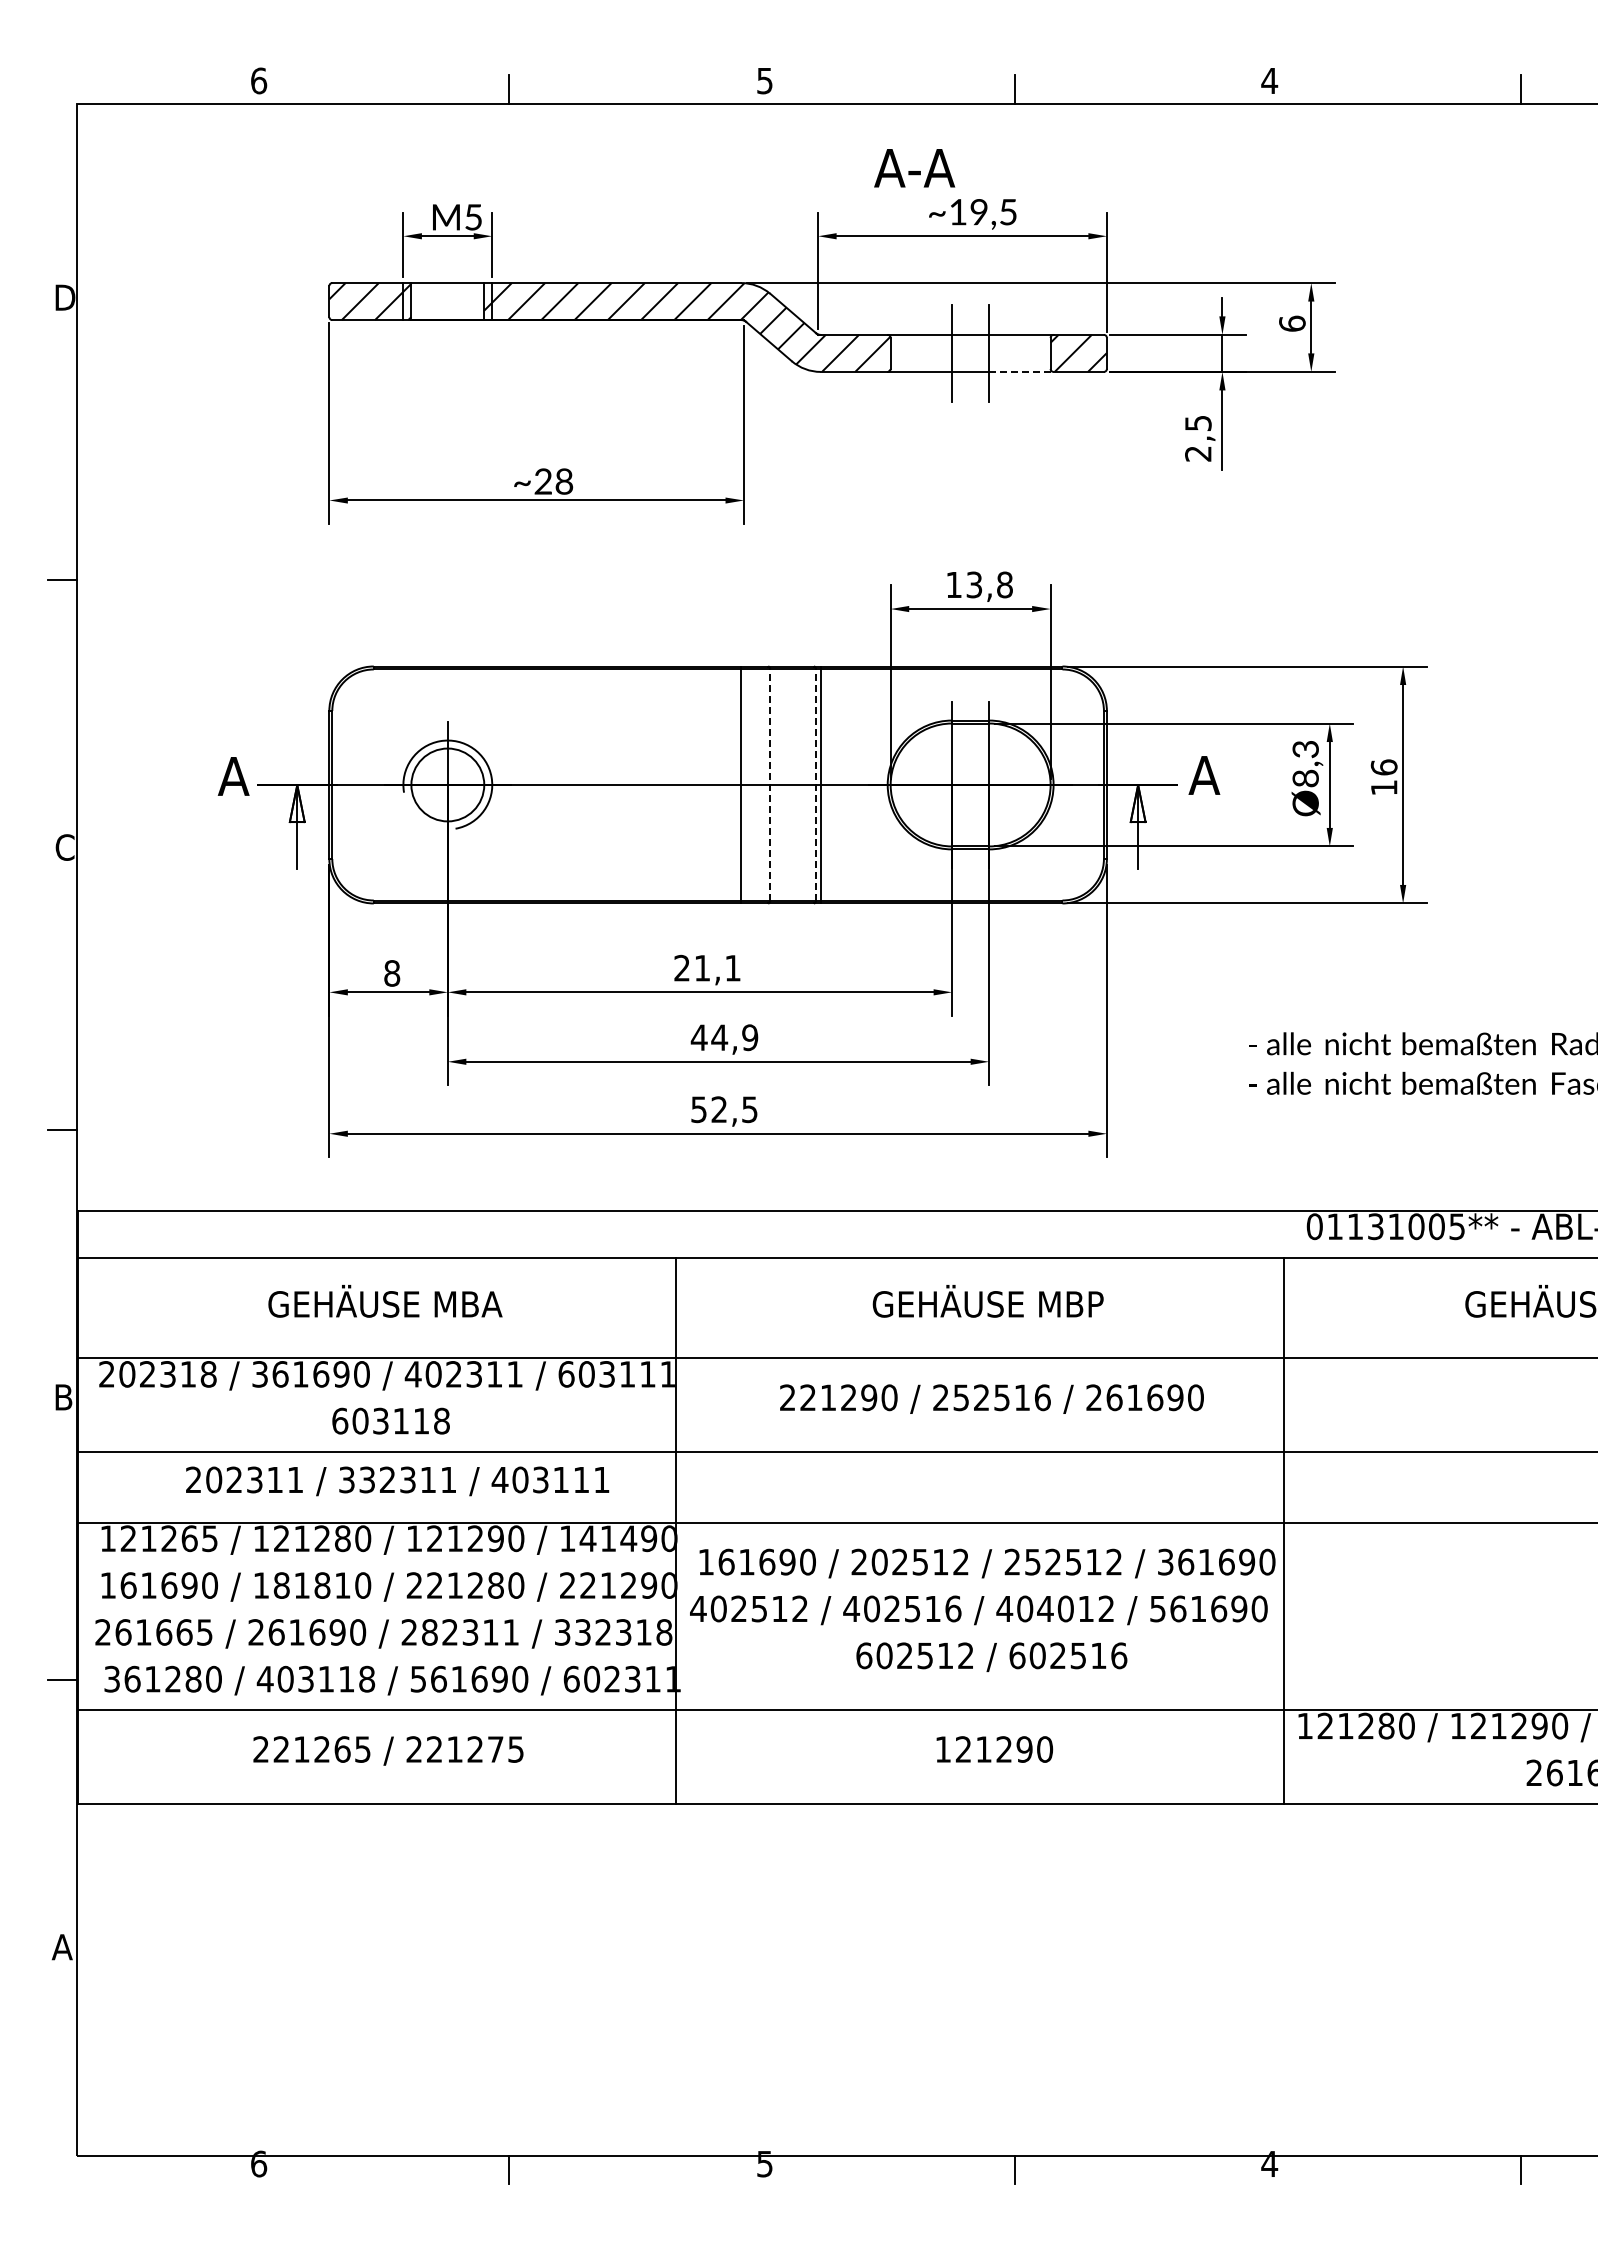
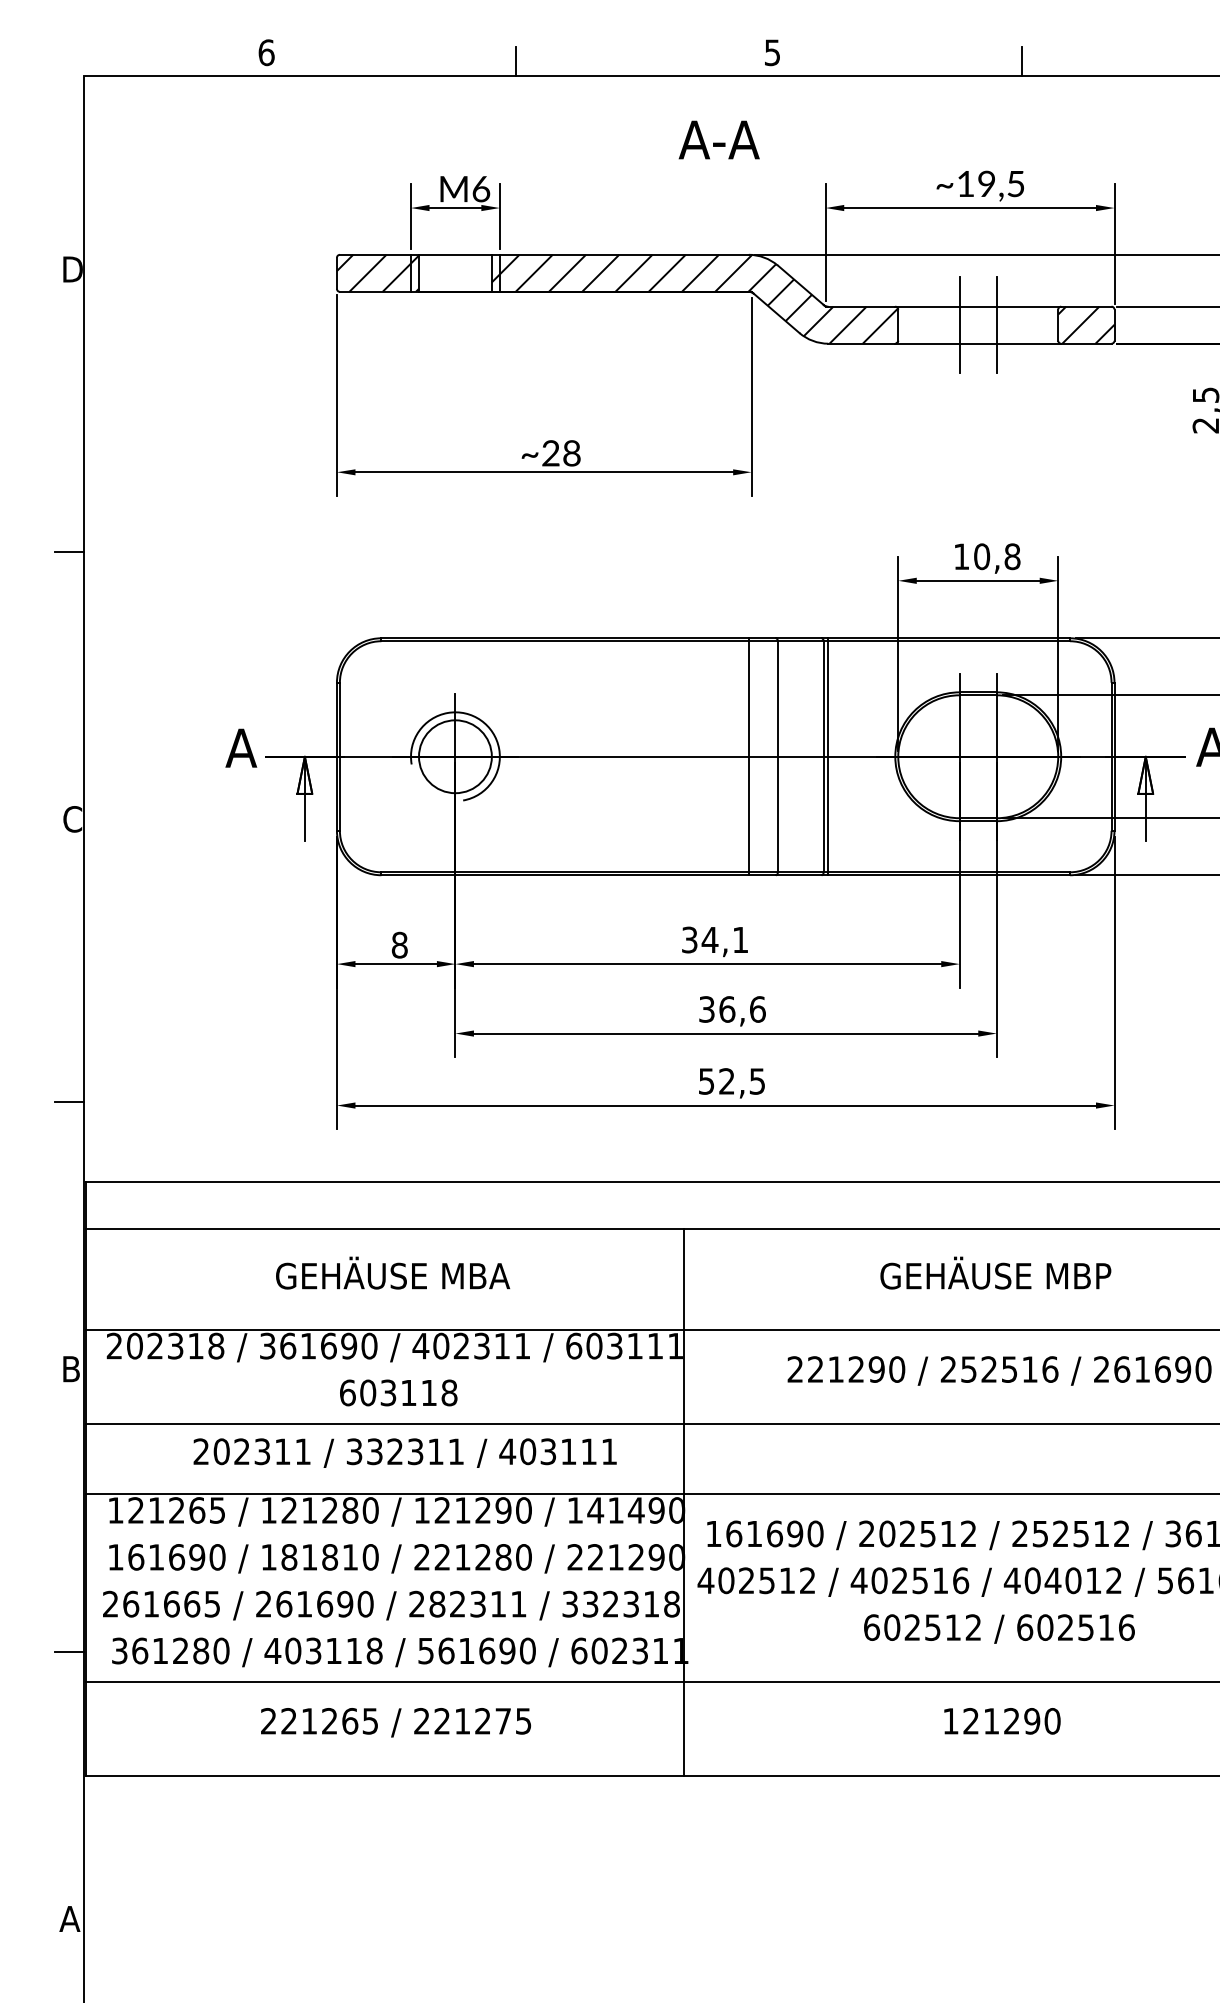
text: (914, 168) -> (719, 140), moved
text: (473, 217) -> (481, 189), M5 -> M6
line: (1021, 371) -> (1029, 343), dashed -> solid
text: (974, 584) -> (982, 556), 13,8 -> 10,8
line: (770, 784) -> (778, 756), dashed -> solid
line: (816, 784) -> (824, 756), dashed -> solid
text: (692, 968) -> (700, 940), 21,1 -> 34,1
text: (724, 1037) -> (732, 1009), 44,9 -> 36,6

